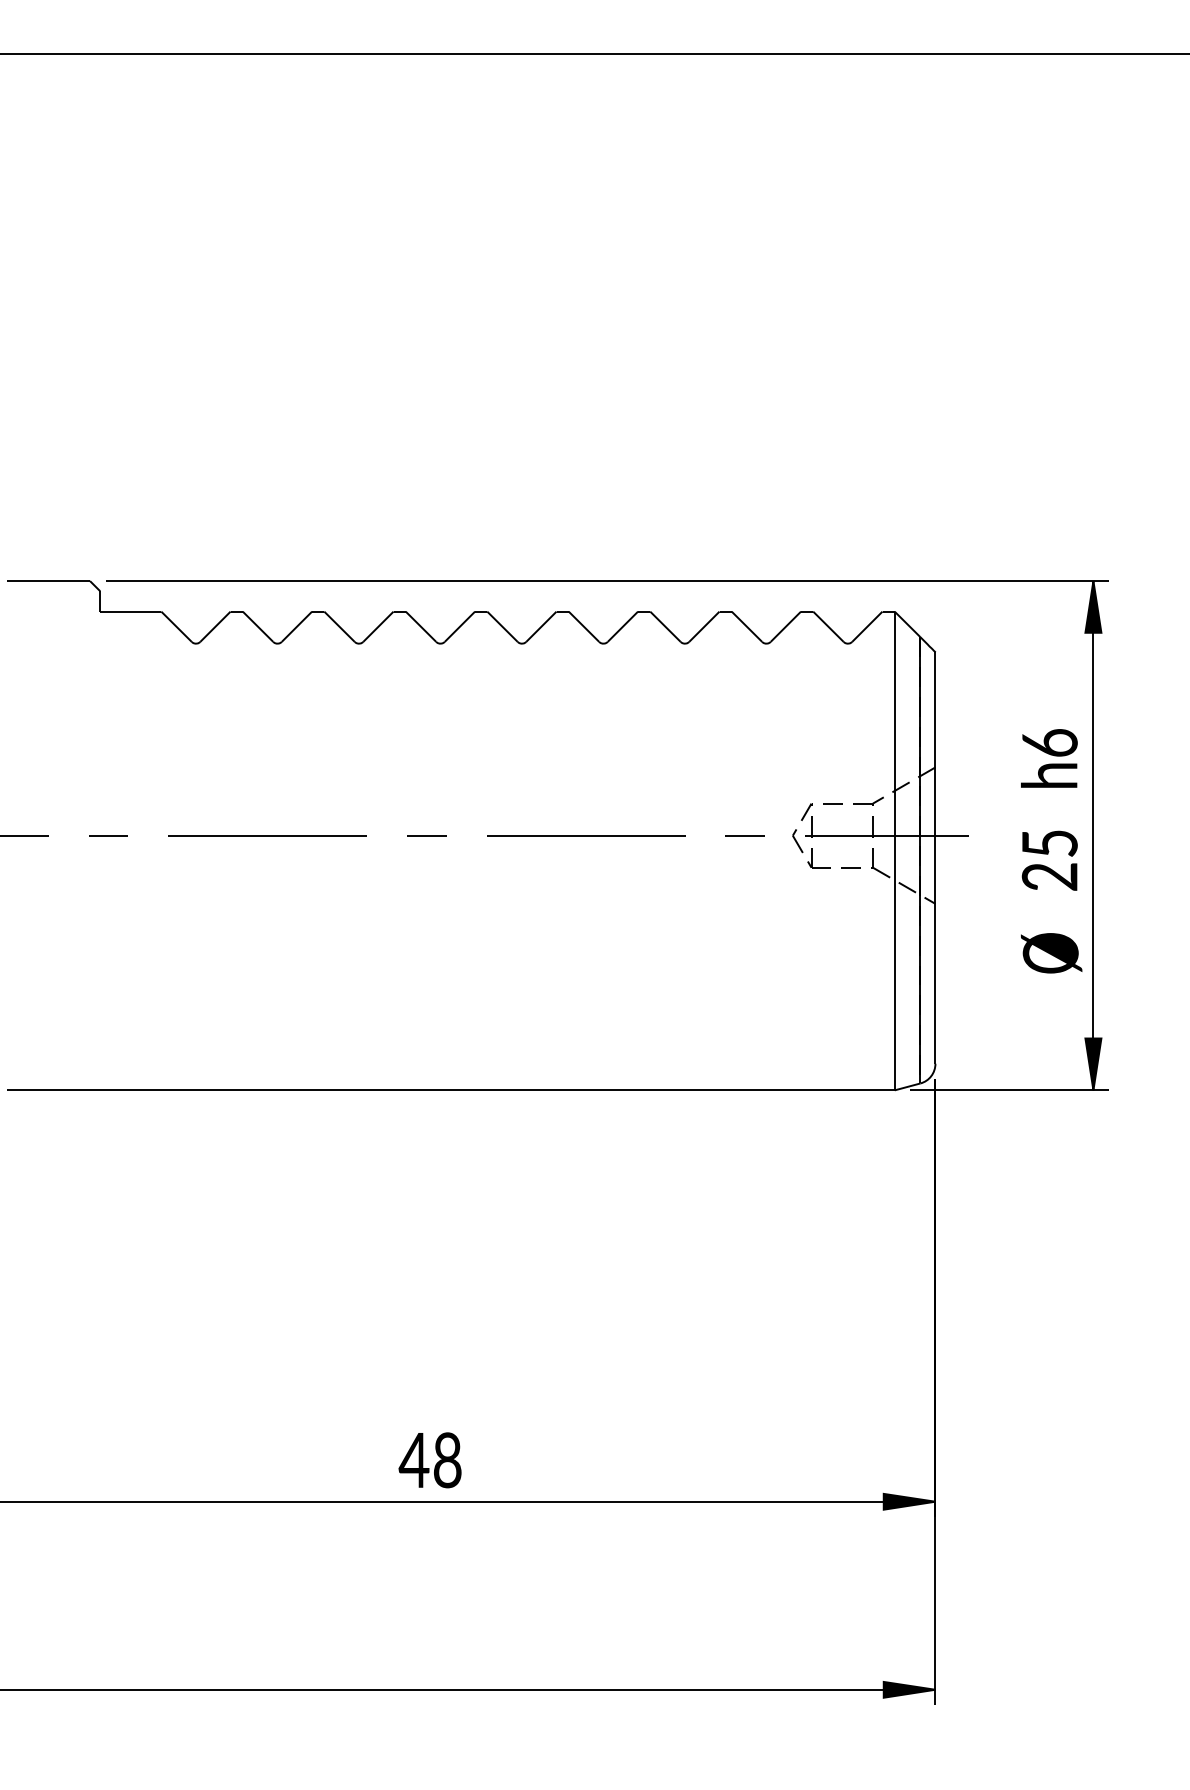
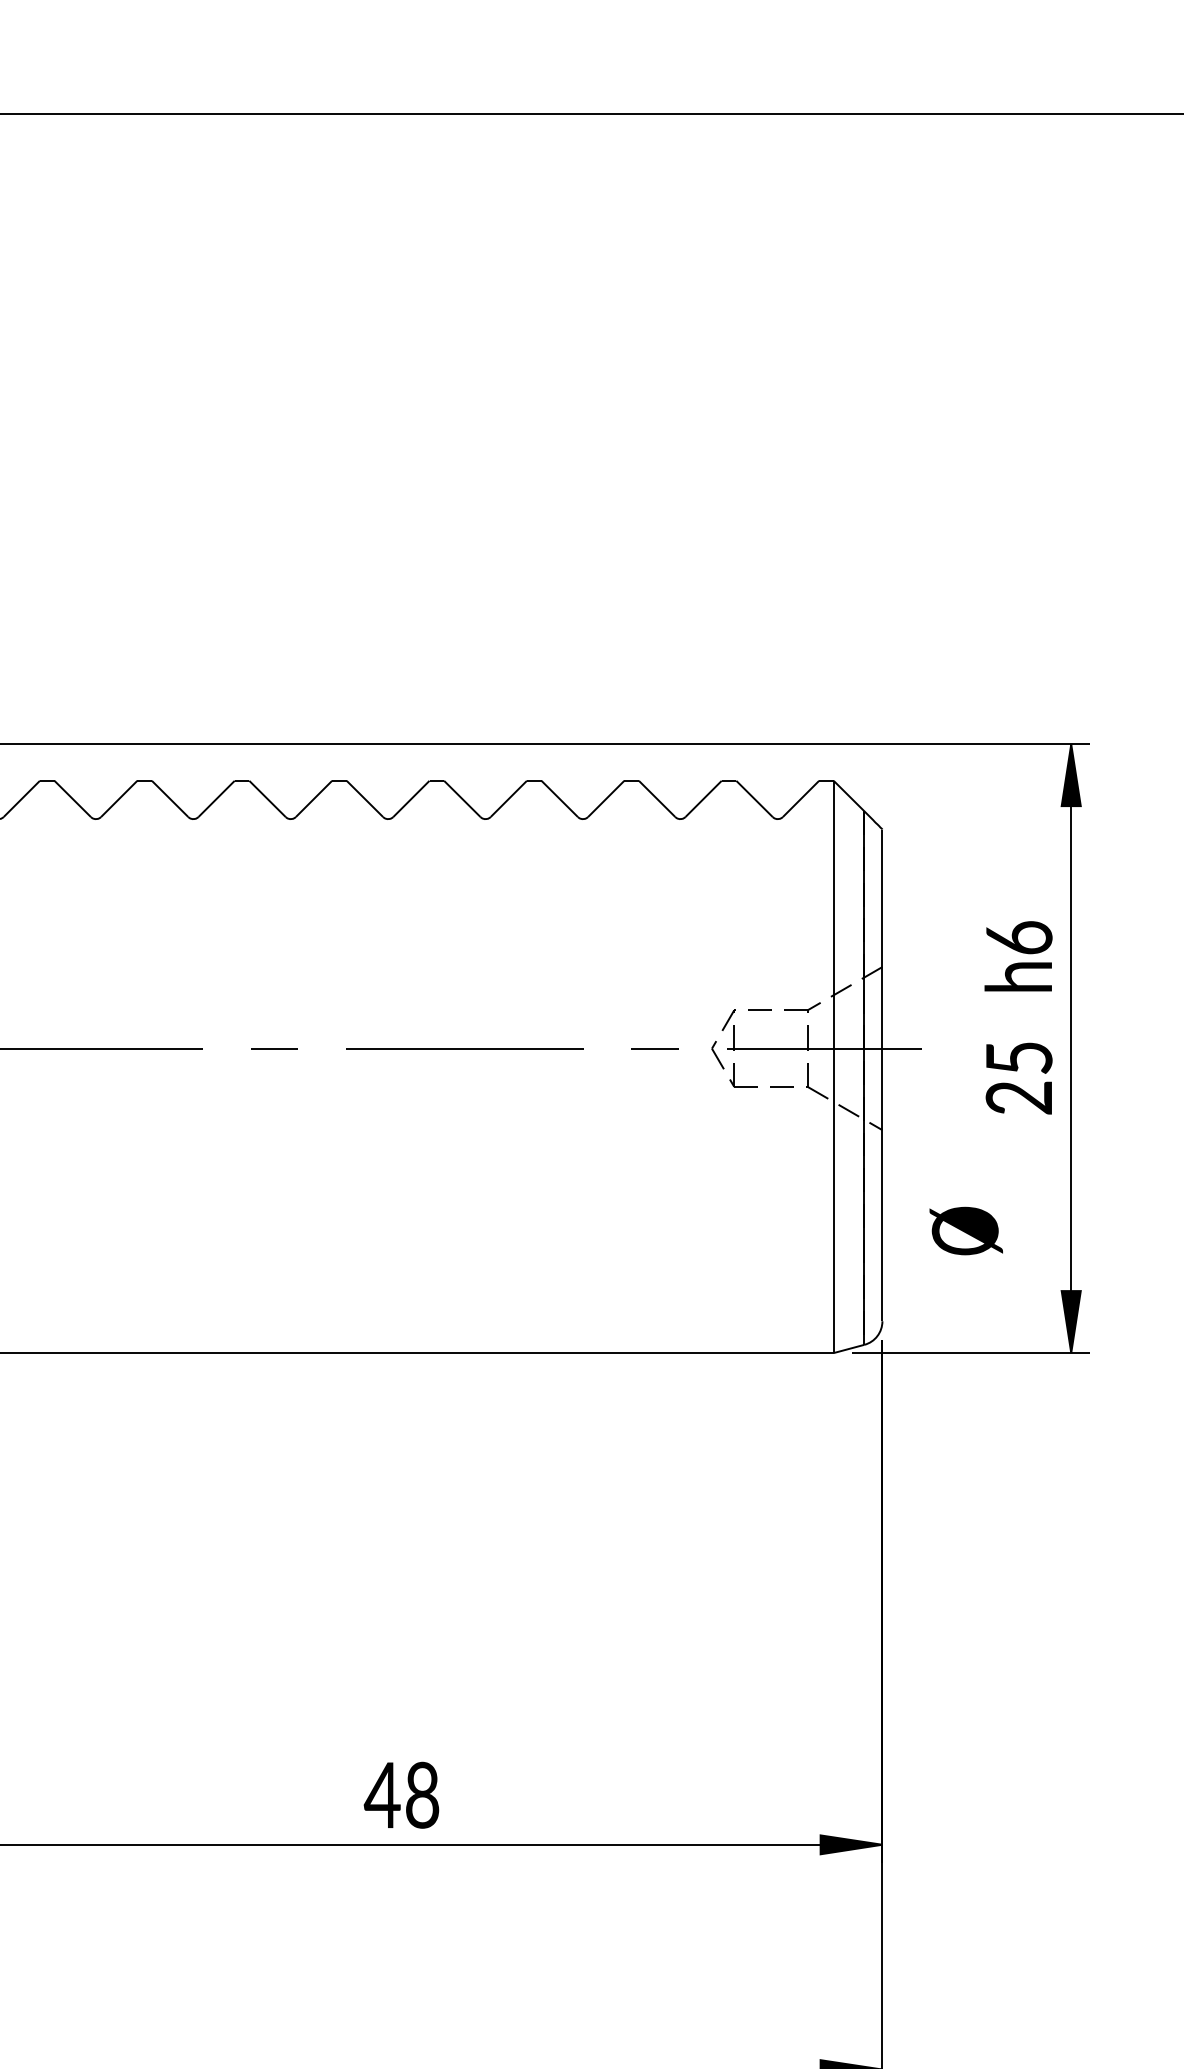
text: (1051, 953) -> (966, 1231), moved
text: (429, 1460) -> (400, 1795), moved

